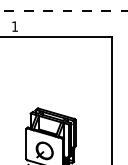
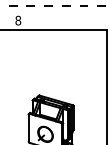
text: (15, 26) -> (18, 20), 1 -> 8

